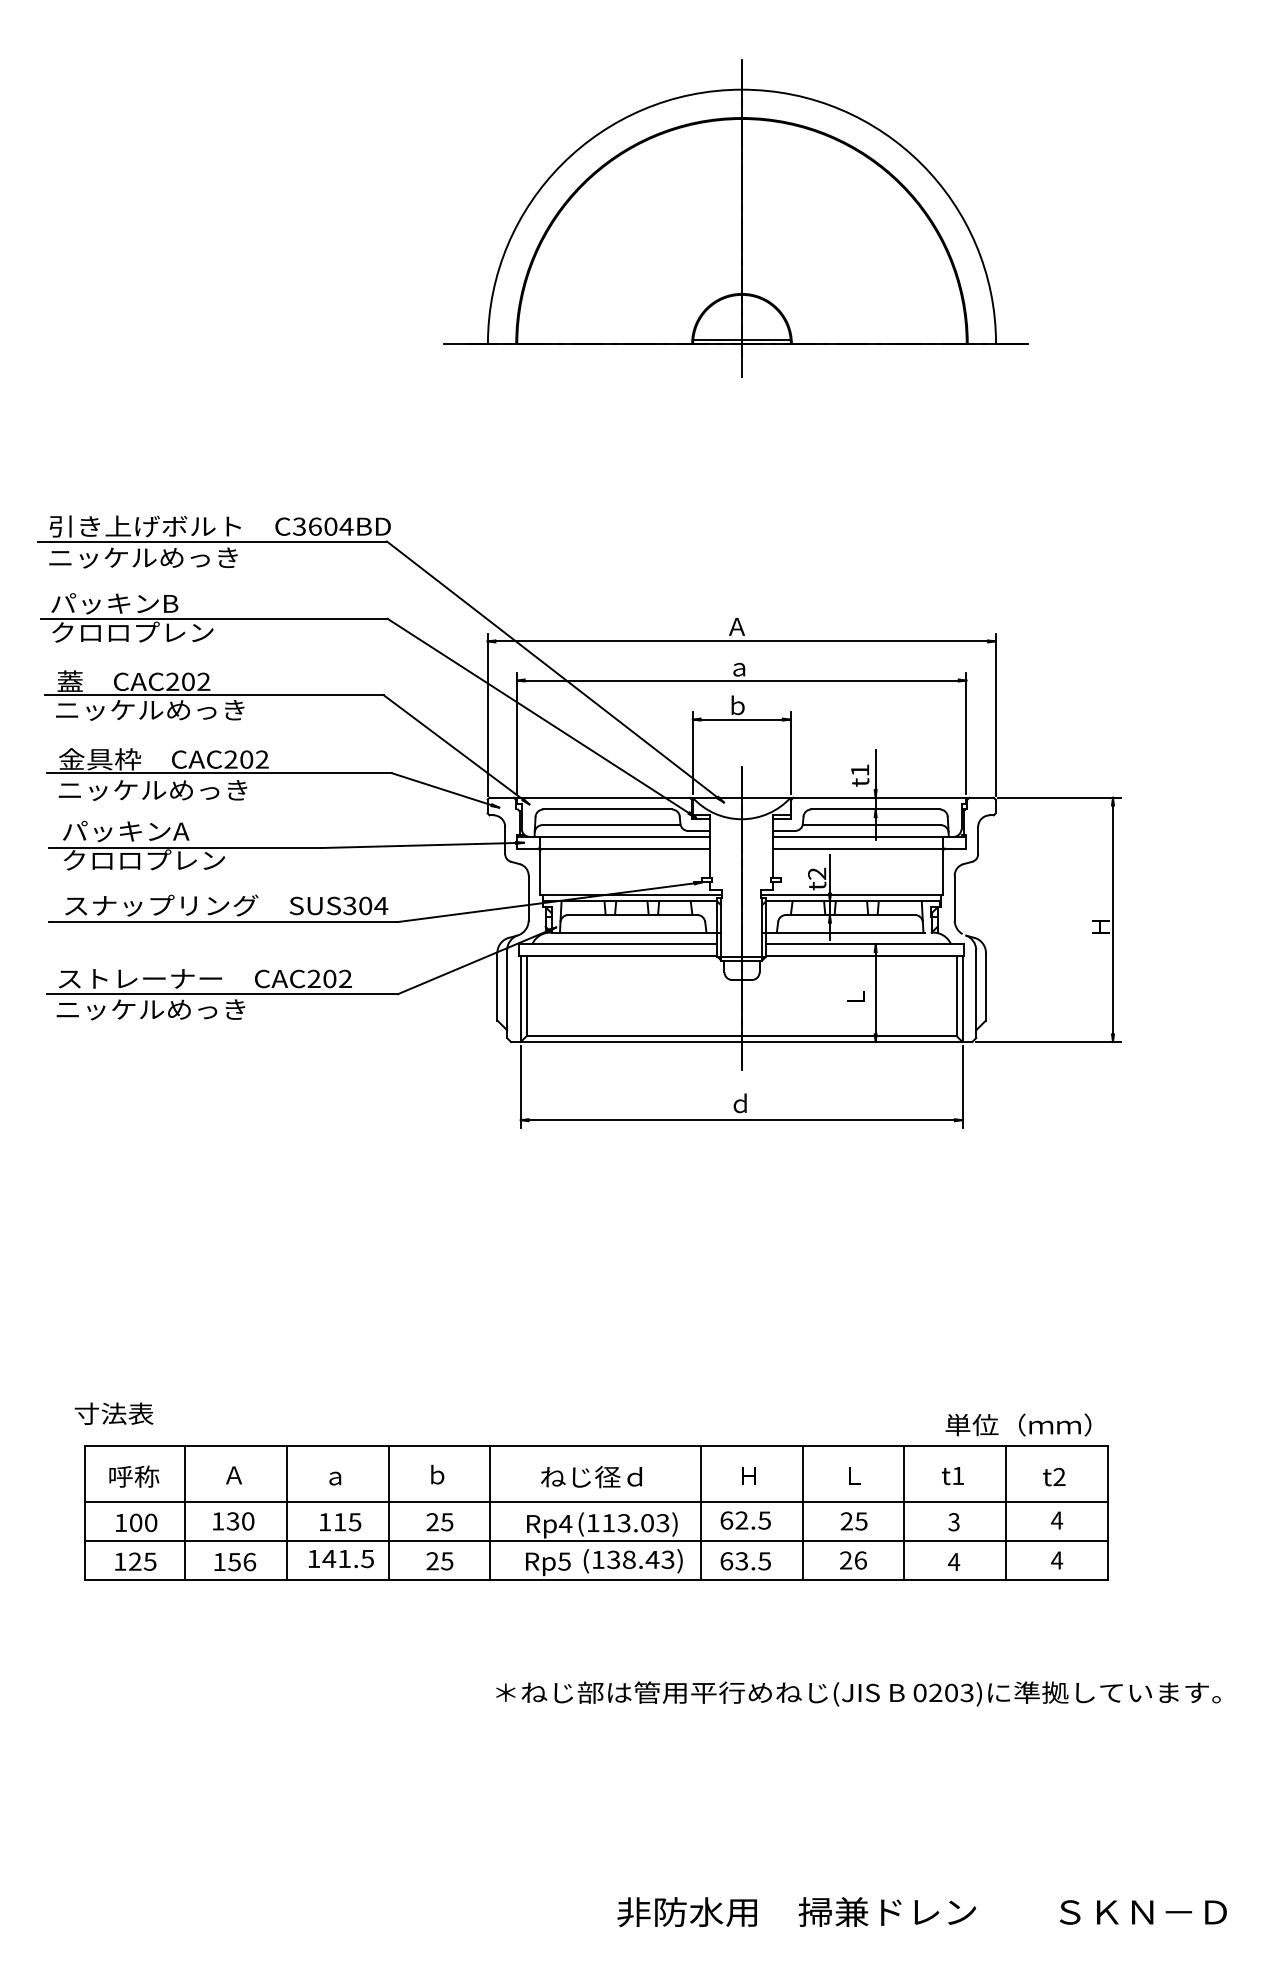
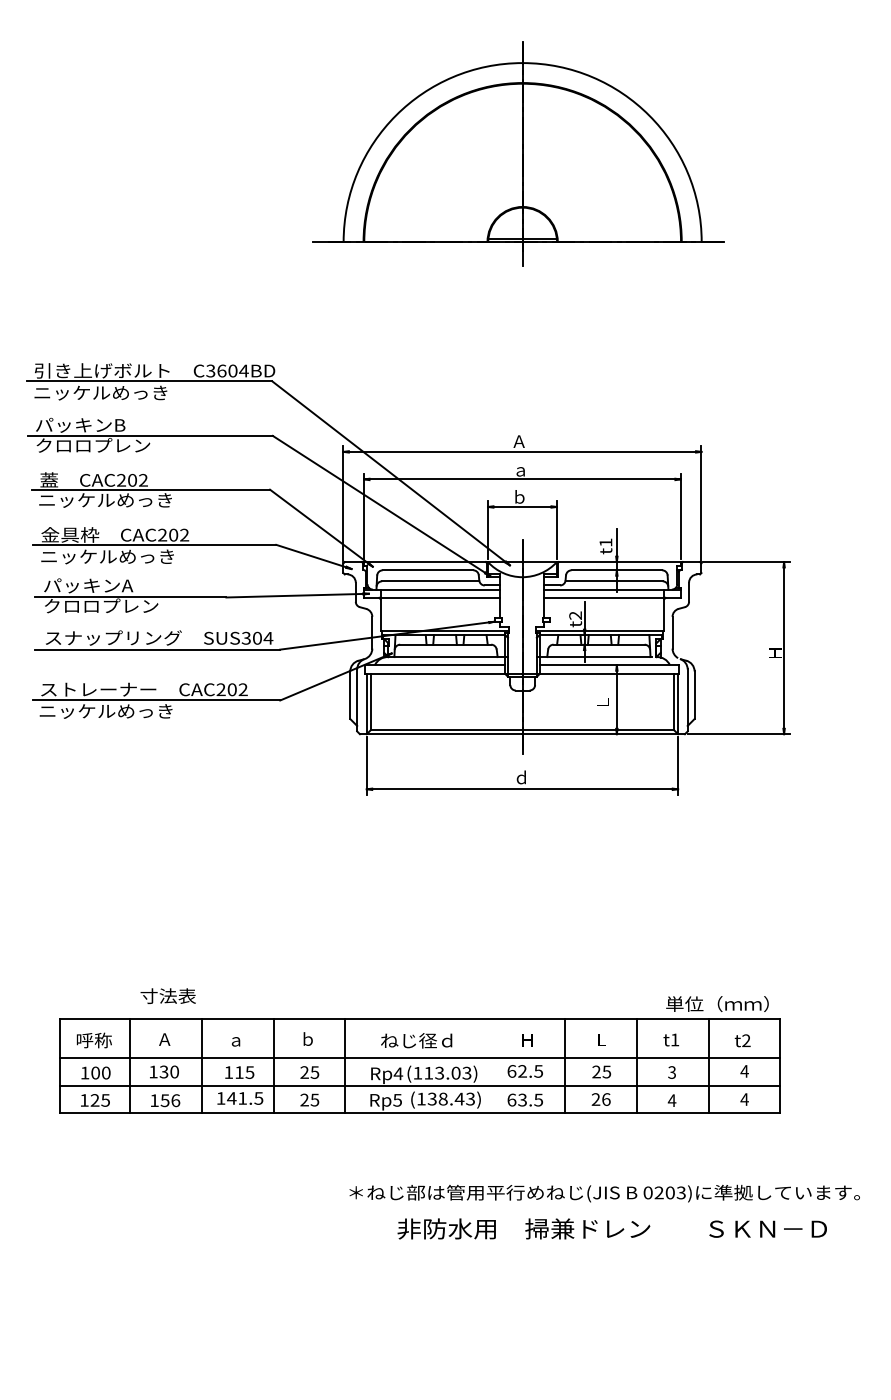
text: (113, 1413) -> (167, 995), moved
line: (701, 1513) -> (494, 1066), removed
text: (921, 1912) -> (611, 1229), moved

